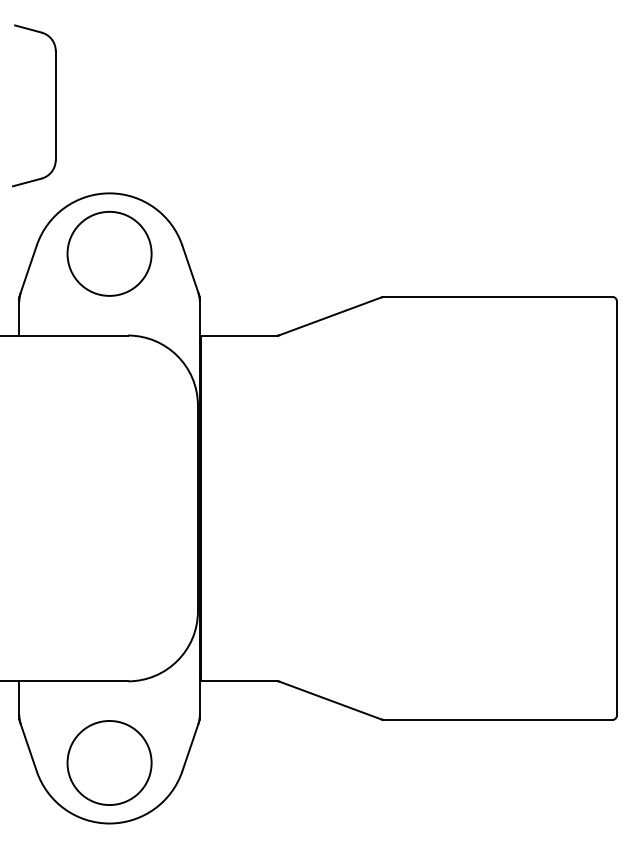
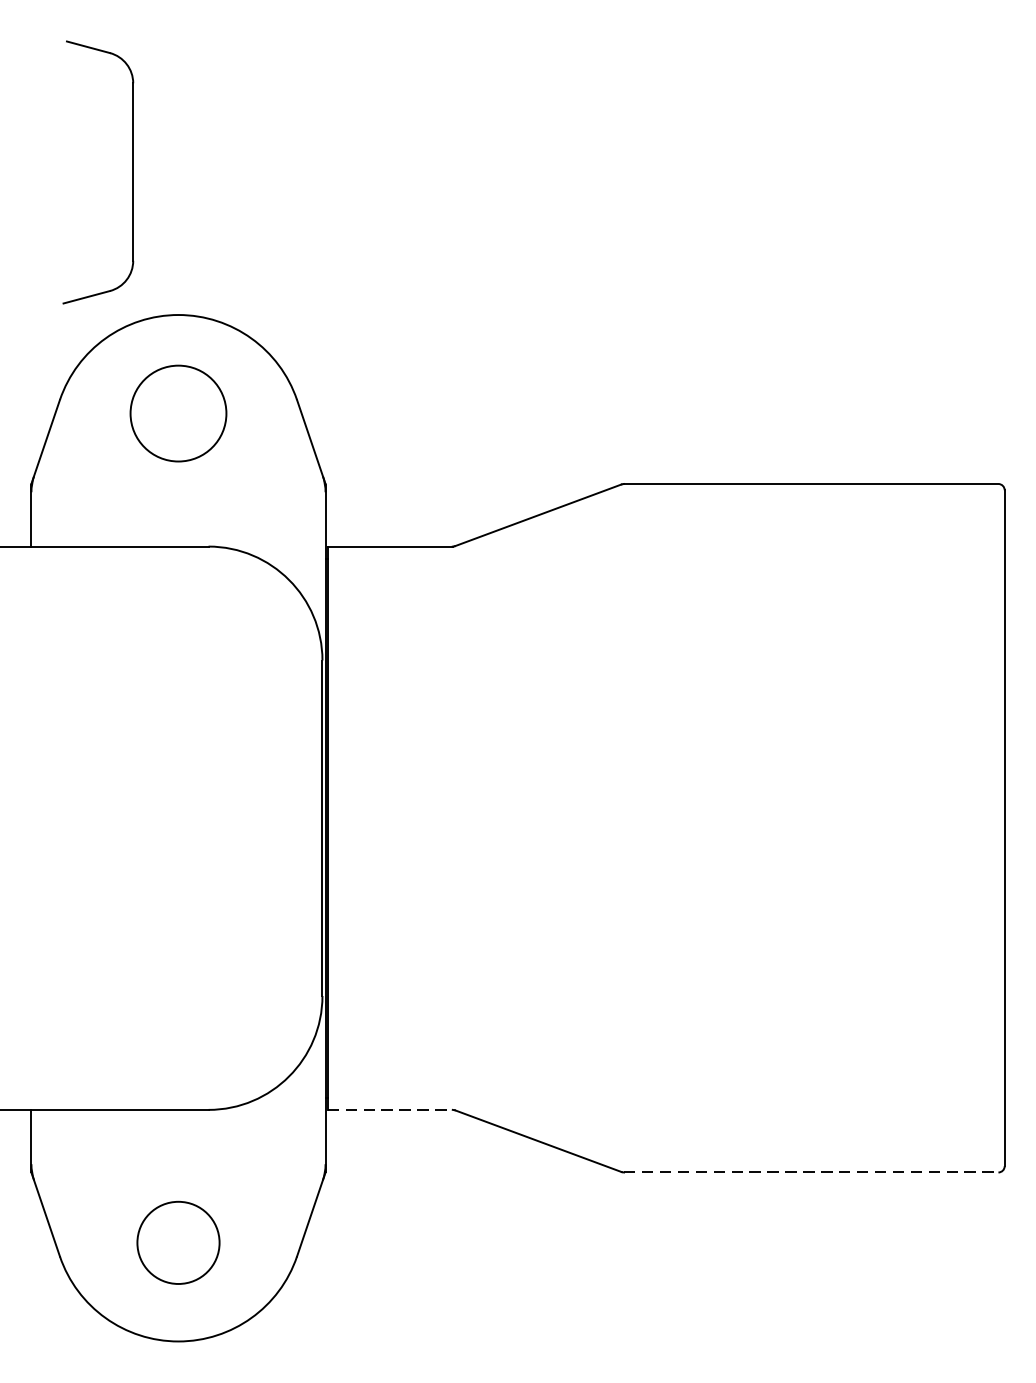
part: (55, 105) -> (132, 171), moved
circle: (109, 253) -> (178, 412), size x0.7
line: (240, 681) -> (391, 1110), solid -> dashed
line: (498, 719) -> (812, 1172), solid -> dashed
circle: (109, 762) -> (178, 1242), size x0.6

